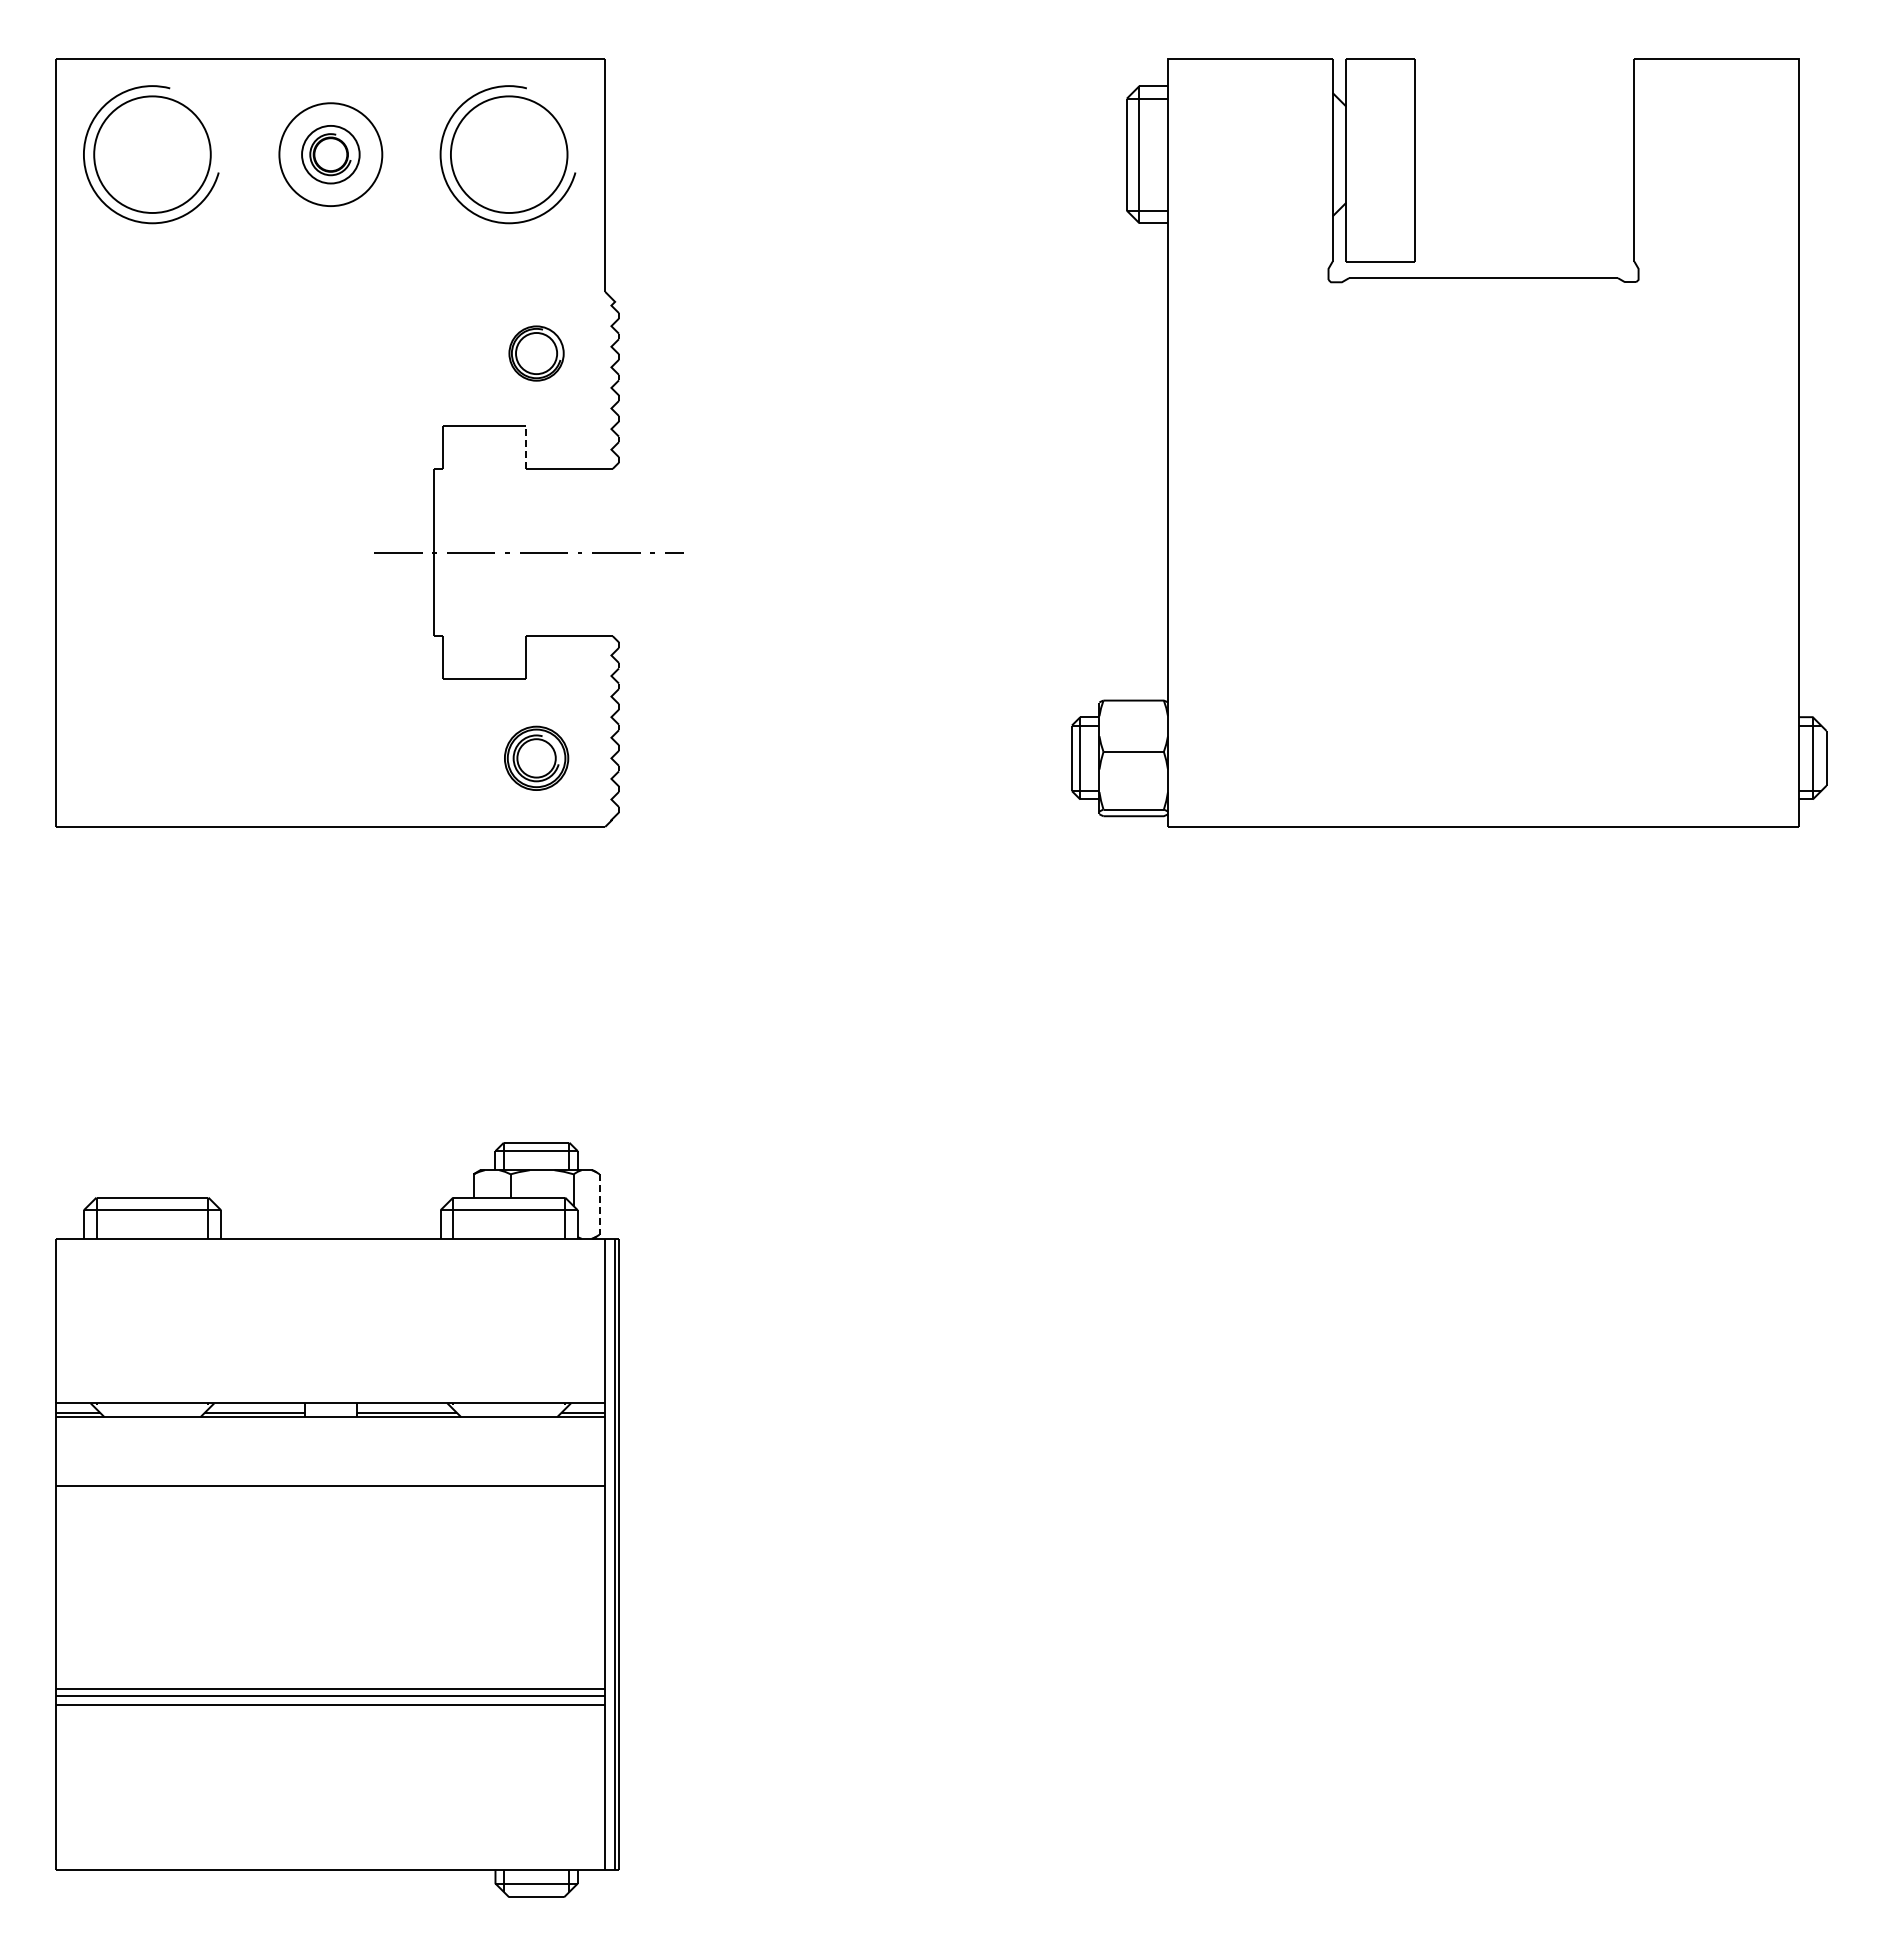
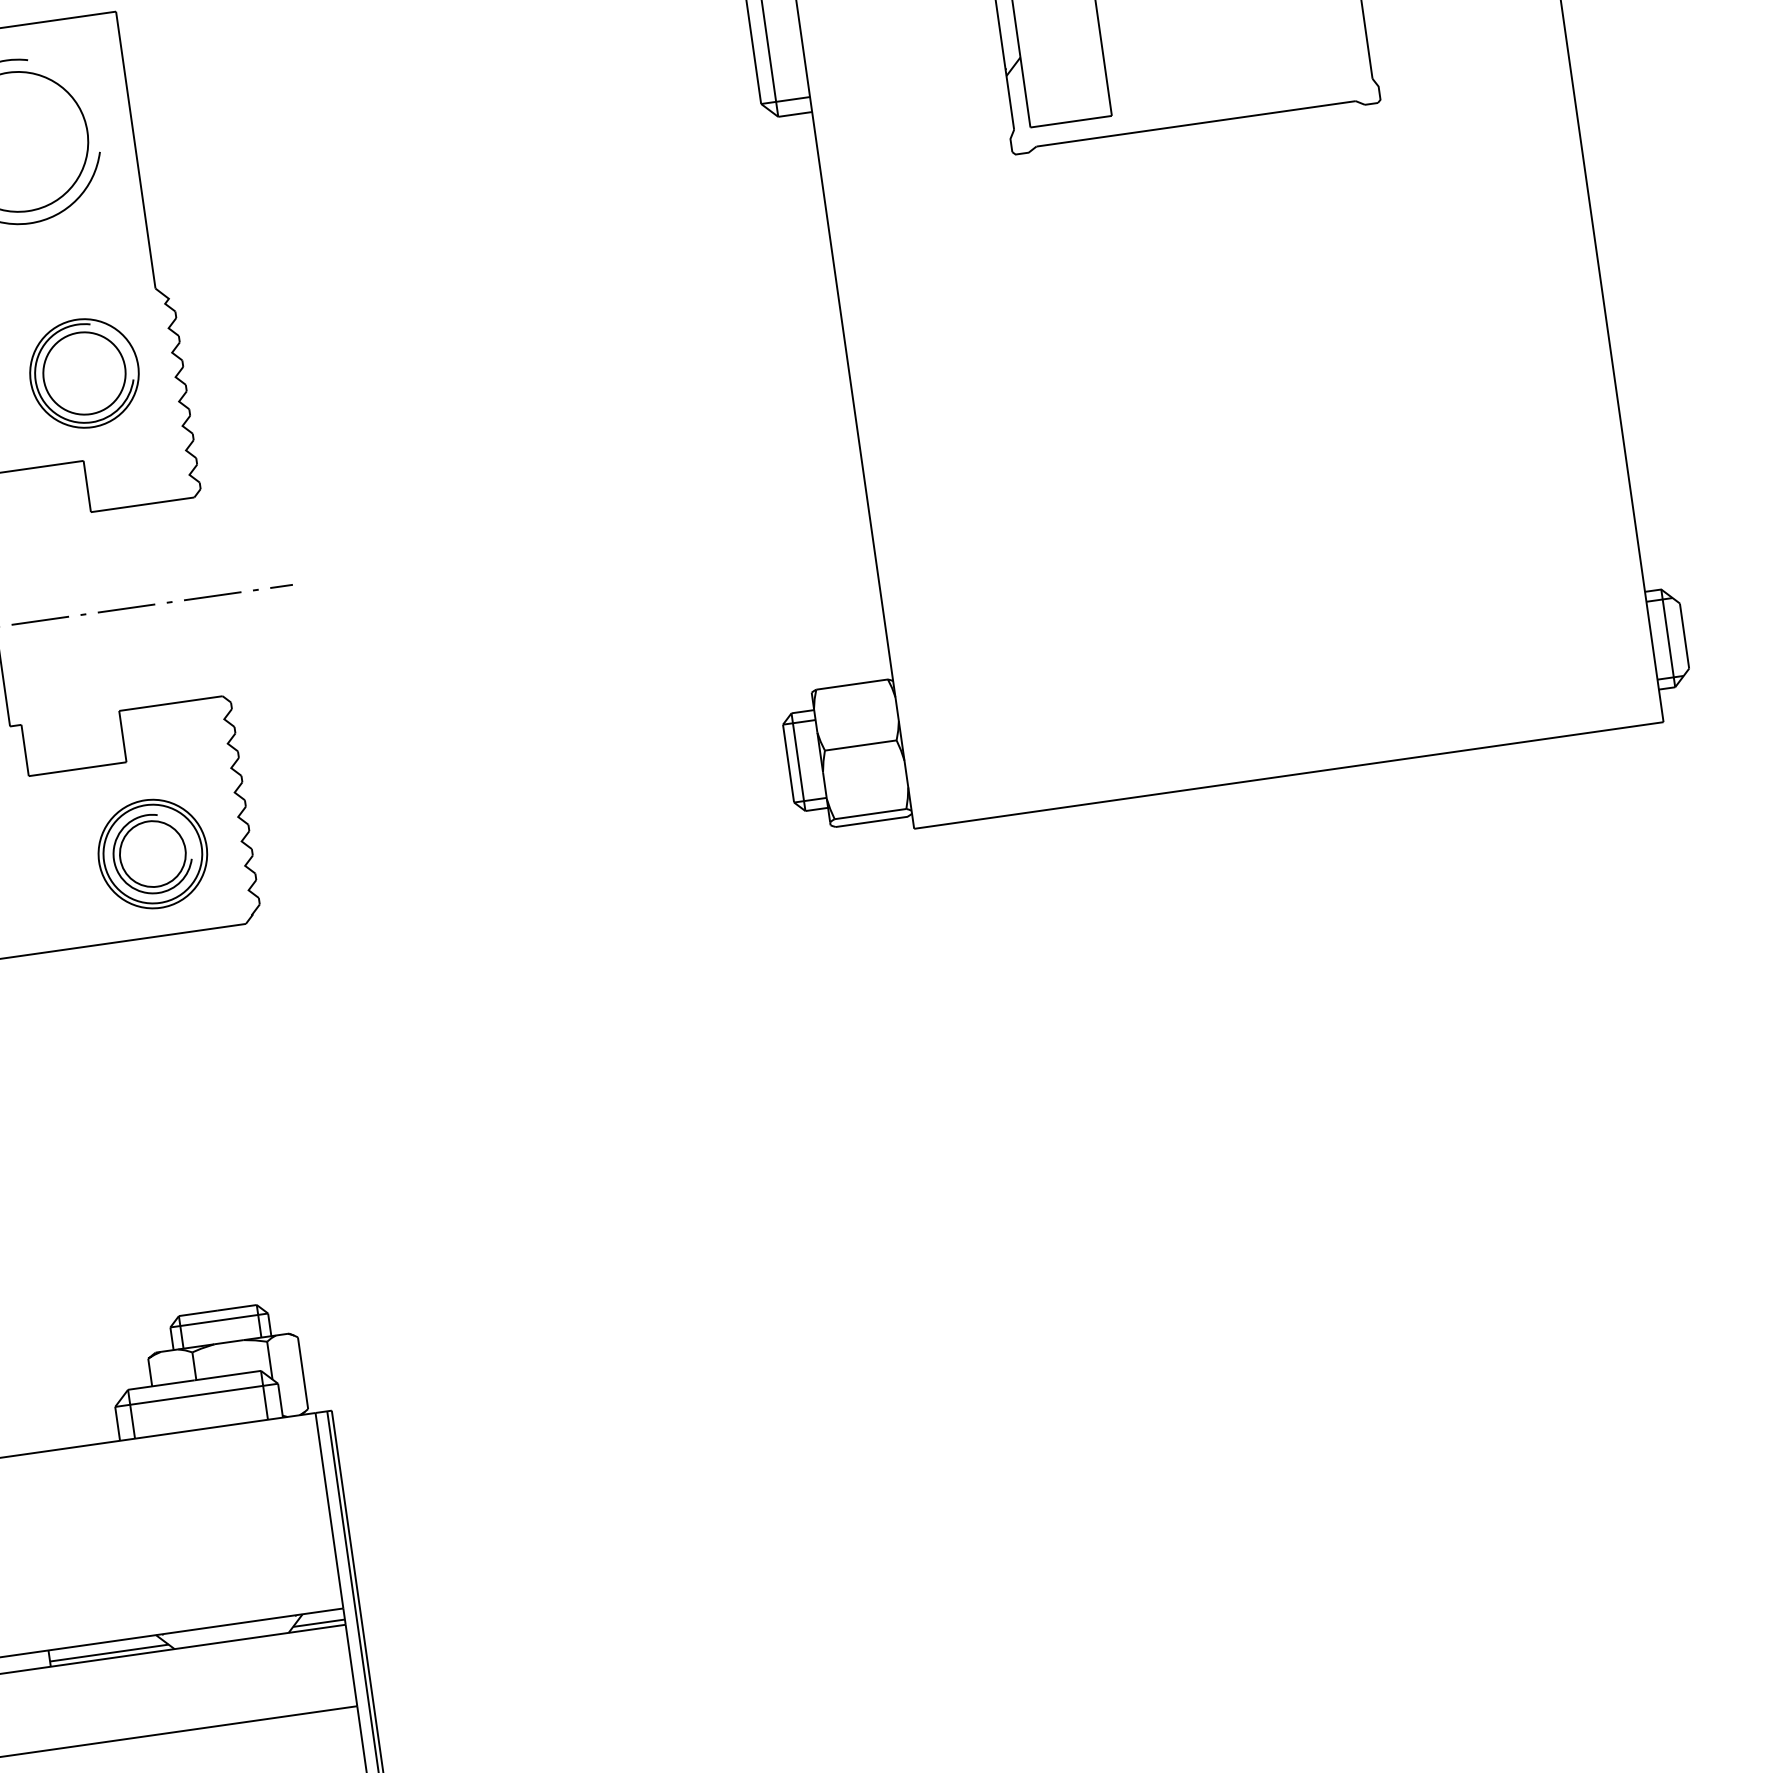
part: (536, 353) -> (84, 373), size x1.67
line: (525, 447) -> (87, 486), dashed -> solid
part: (536, 758) -> (152, 854), size x1.43
line: (599, 1204) -> (302, 1373), dashed -> solid

